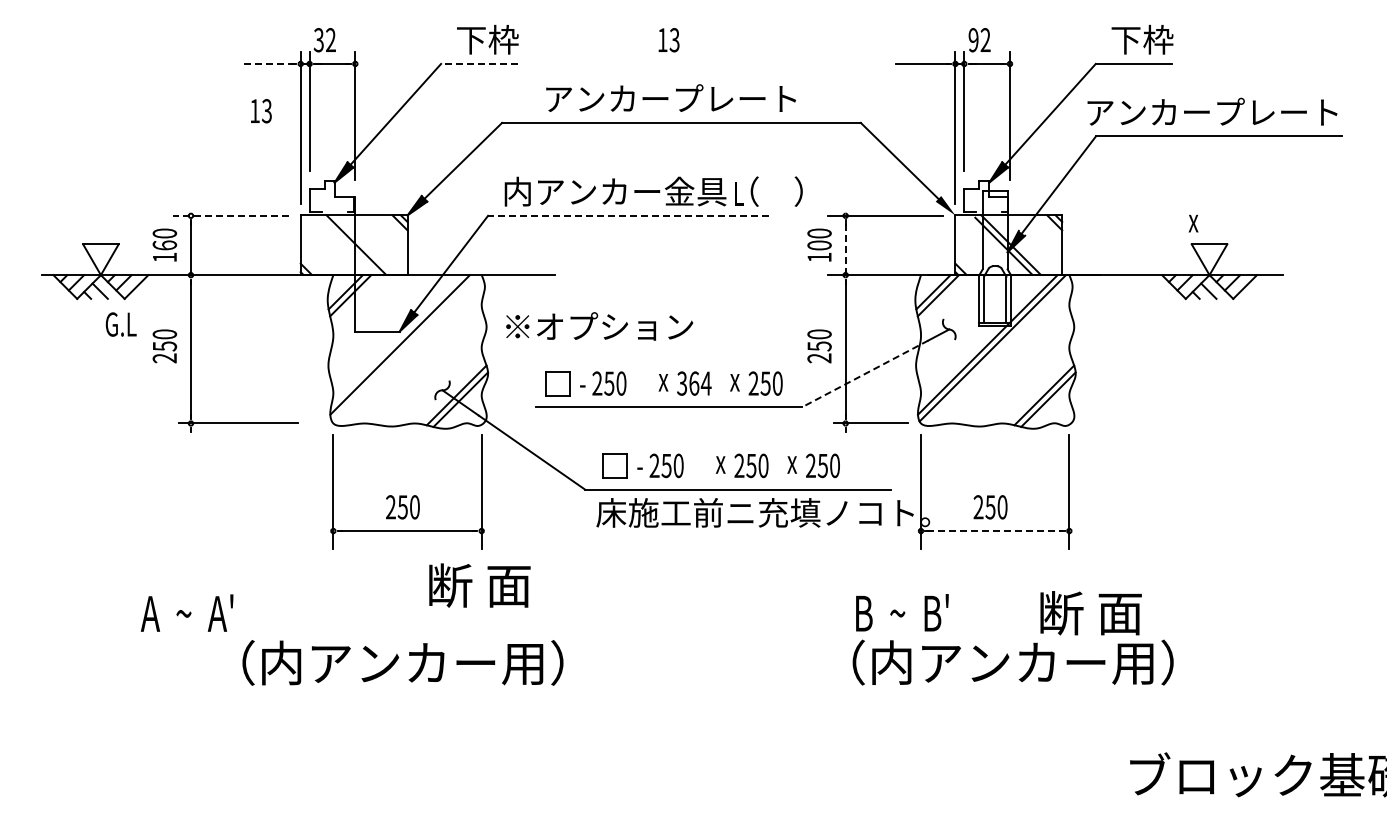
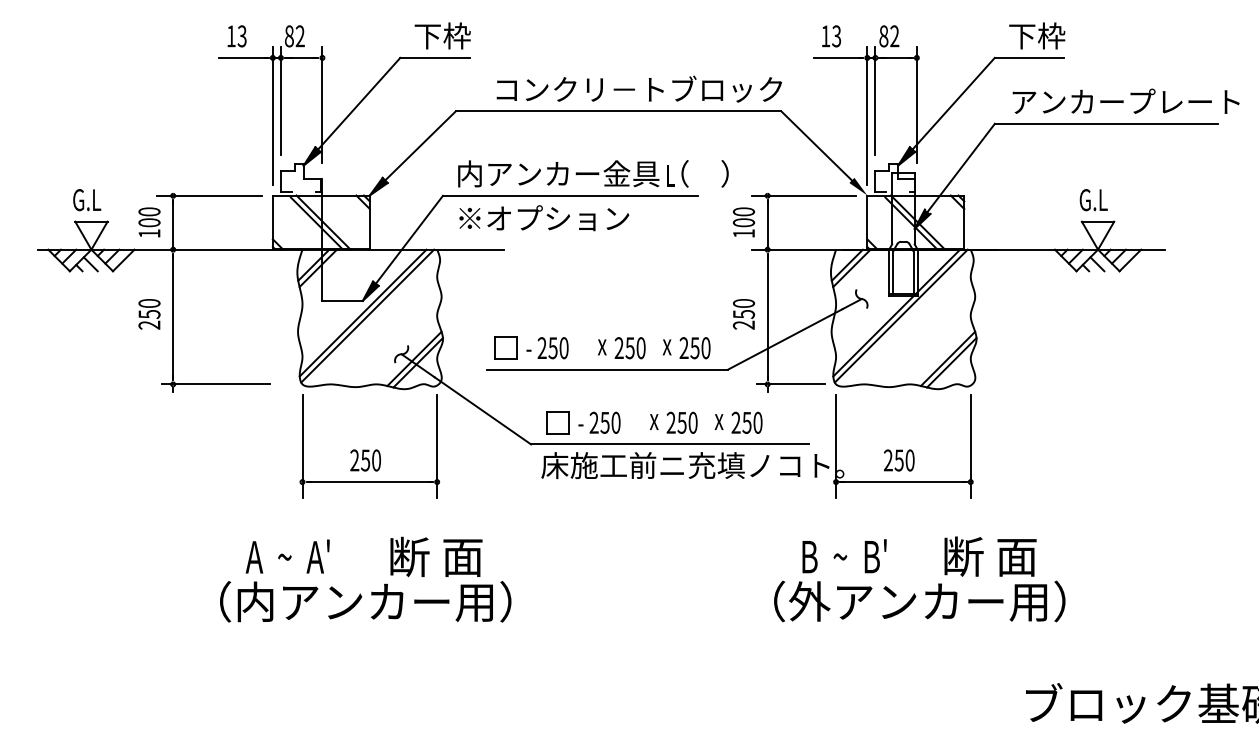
text: (318, 40) -> (289, 36), 32 -> 82
text: (668, 40) -> (831, 36), moved
text: (973, 40) -> (883, 36), 92 -> 82
line: (268, 63) -> (243, 57), dashed -> solid
line: (478, 63) -> (434, 57), dashed -> solid
text: (703, 98) -> (638, 89), アンカープレート -> コンクリ－トブロック
text: (261, 111) -> (237, 36), moved
text: (1212, 111) -> (1126, 101), moved
line: (230, 215) -> (209, 195), dashed -> solid
line: (627, 215) -> (569, 195), dashed -> solid
text: (1204, 220) -> (1093, 200), x -> G.L
text: (164, 245) -> (149, 222), 160 -> 100
line: (348, 245) -> (316, 222), added
line: (845, 248) -> (767, 225), dashed -> solid
text: (120, 324) -> (86, 200), moved
text: (599, 326) -> (544, 218), moved
line: (404, 348) -> (367, 316), added
line: (865, 373) -> (785, 338), dashed -> solid
text: (694, 383) -> (630, 348), 364 -> 250
line: (995, 531) -> (903, 482), dashed -> solid
text: (479, 585) -> (436, 556), moved
text: (186, 612) -> (287, 556), moved
text: (902, 612) -> (844, 556), moved
text: (891, 662) -> (809, 601), （内アンカー用） -> （外アンカー用）

